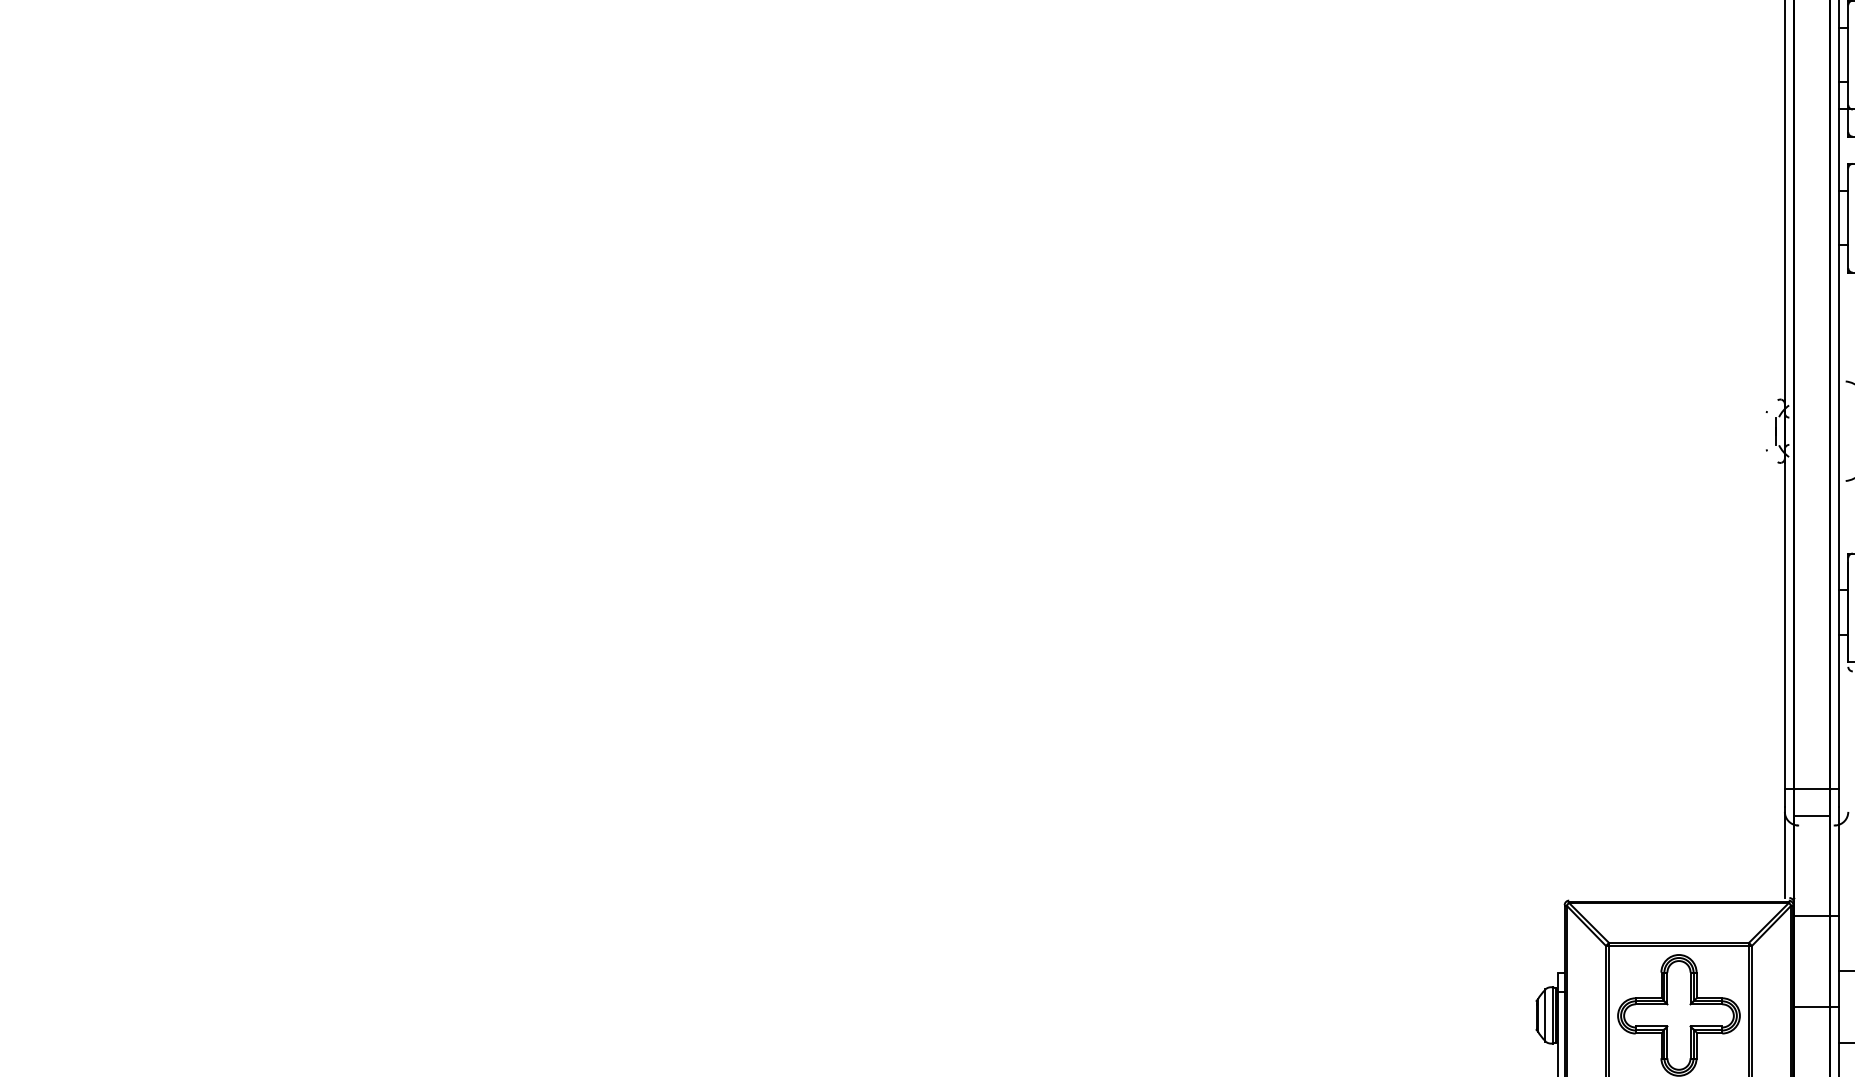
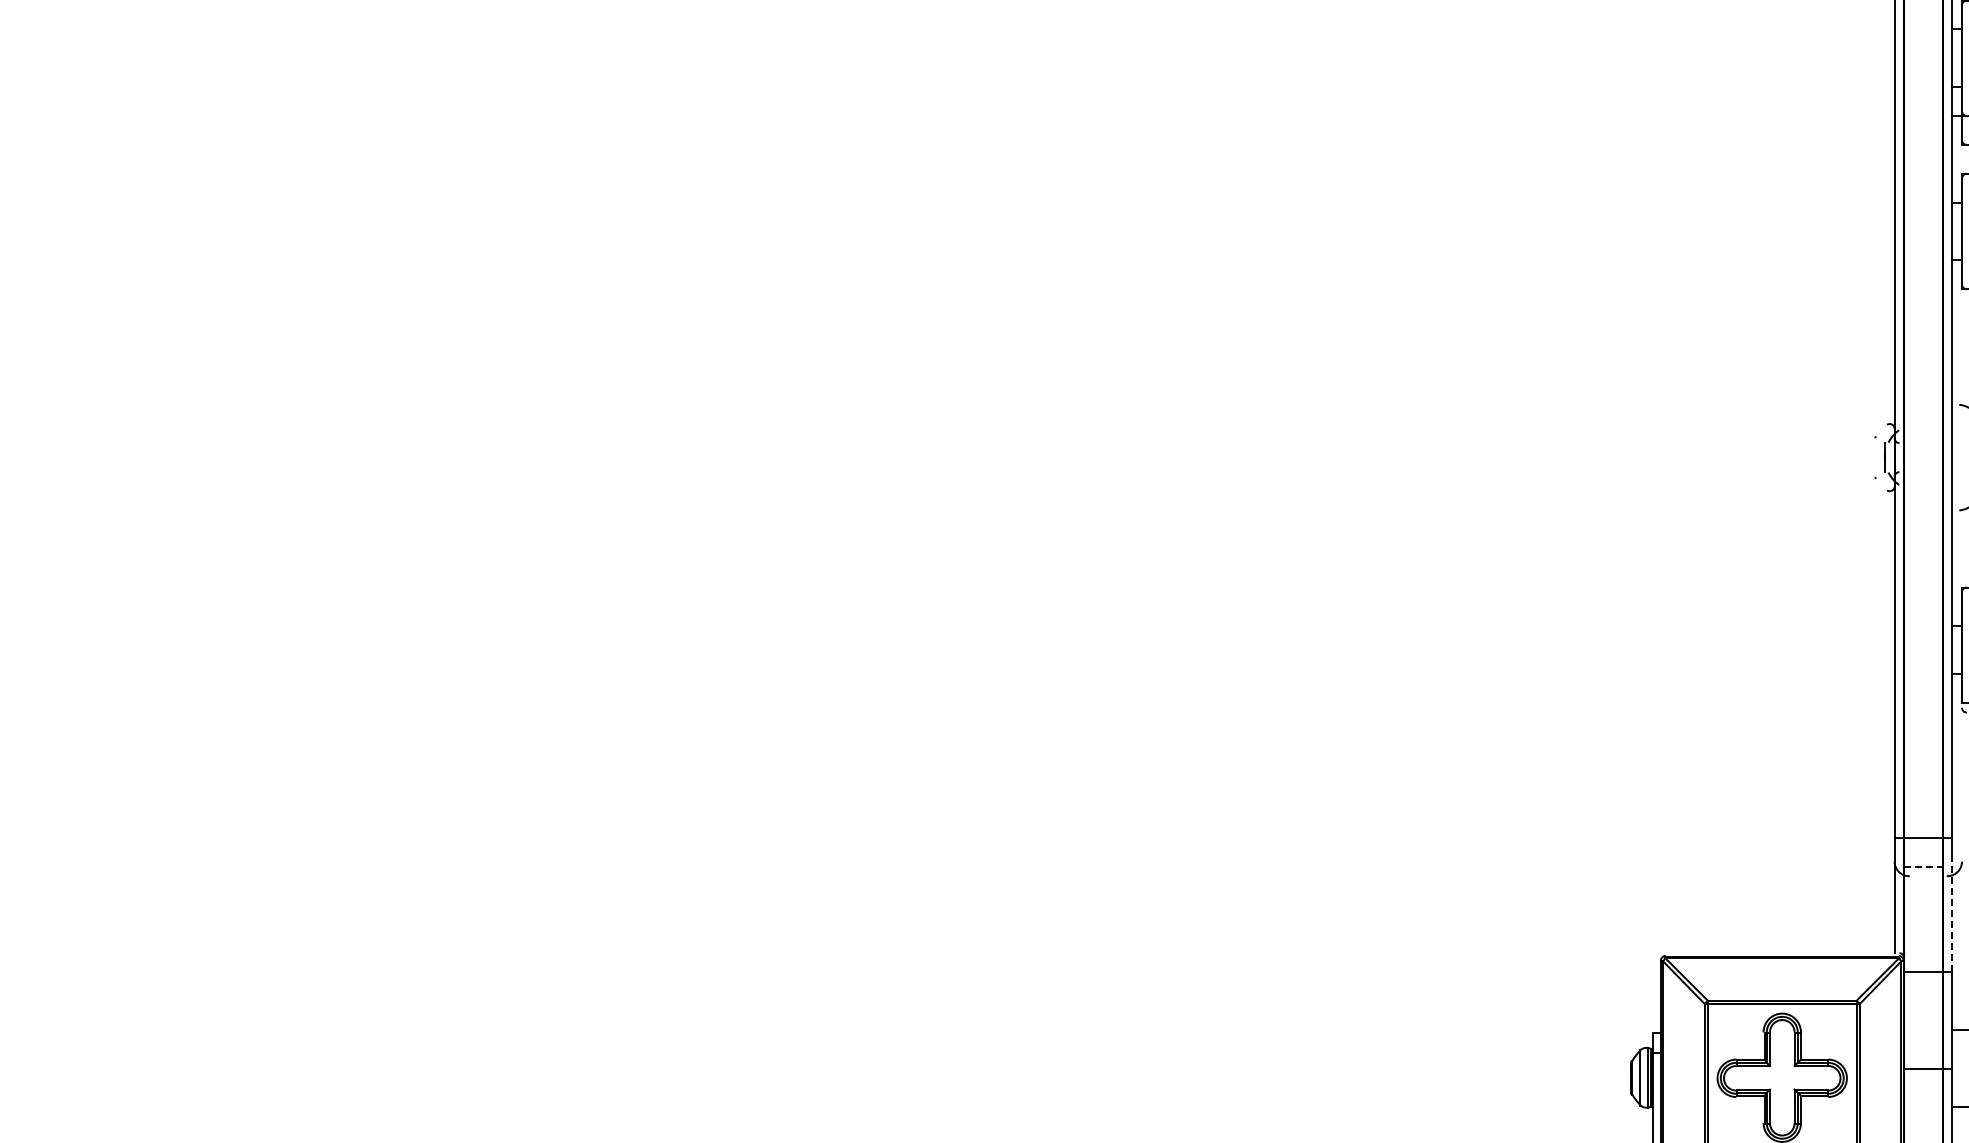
line: (1812, 816) -> (1923, 866), solid -> dashed
line: (1839, 861) -> (1952, 914), solid -> dashed

